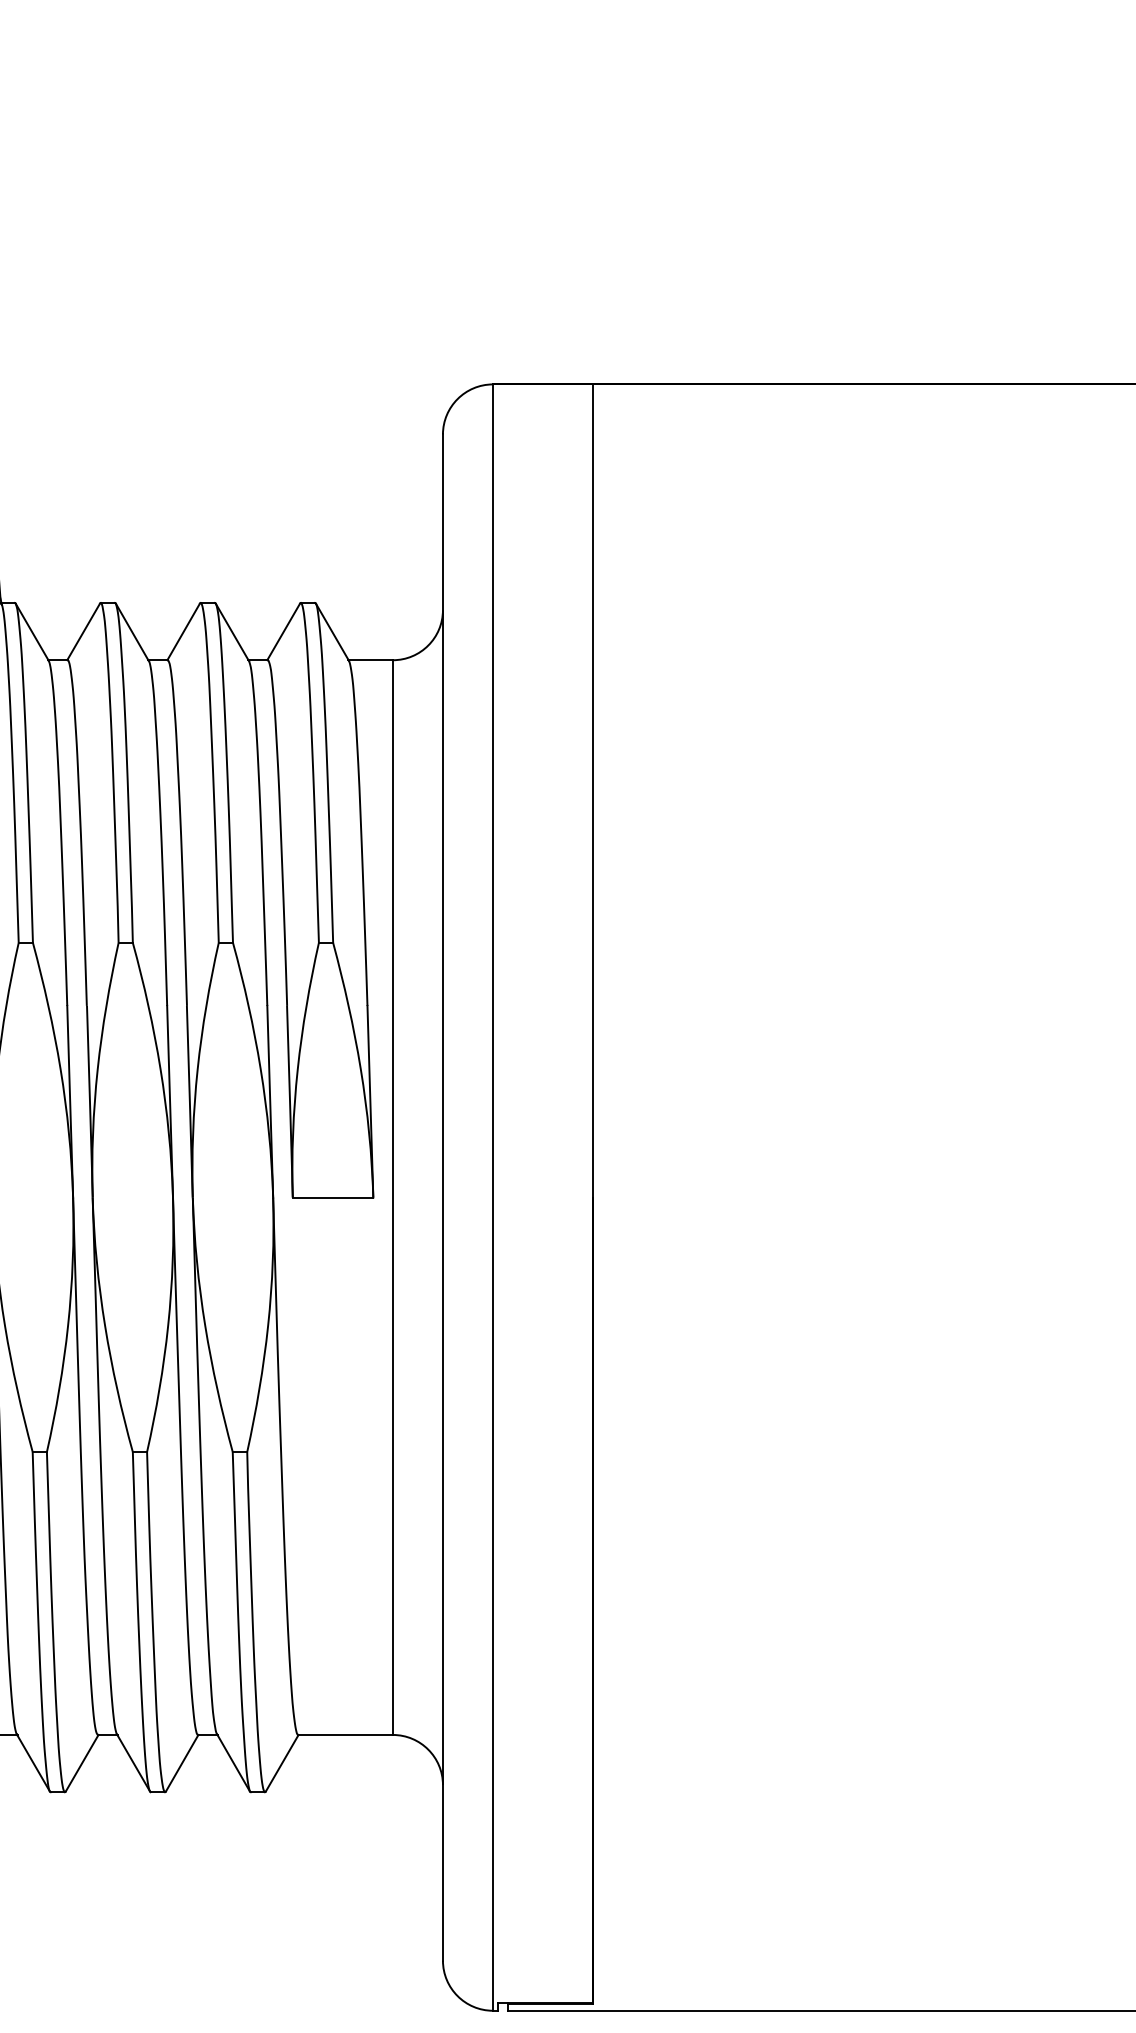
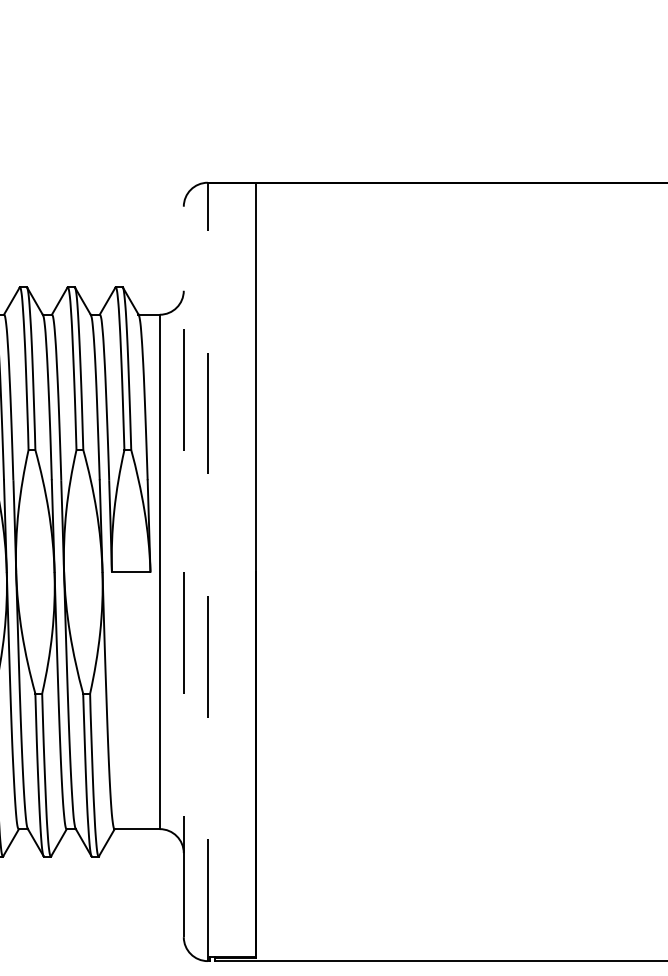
line: (442, 1196) -> (183, 571), solid -> dashed
line: (492, 1196) -> (207, 571), solid -> dashed

